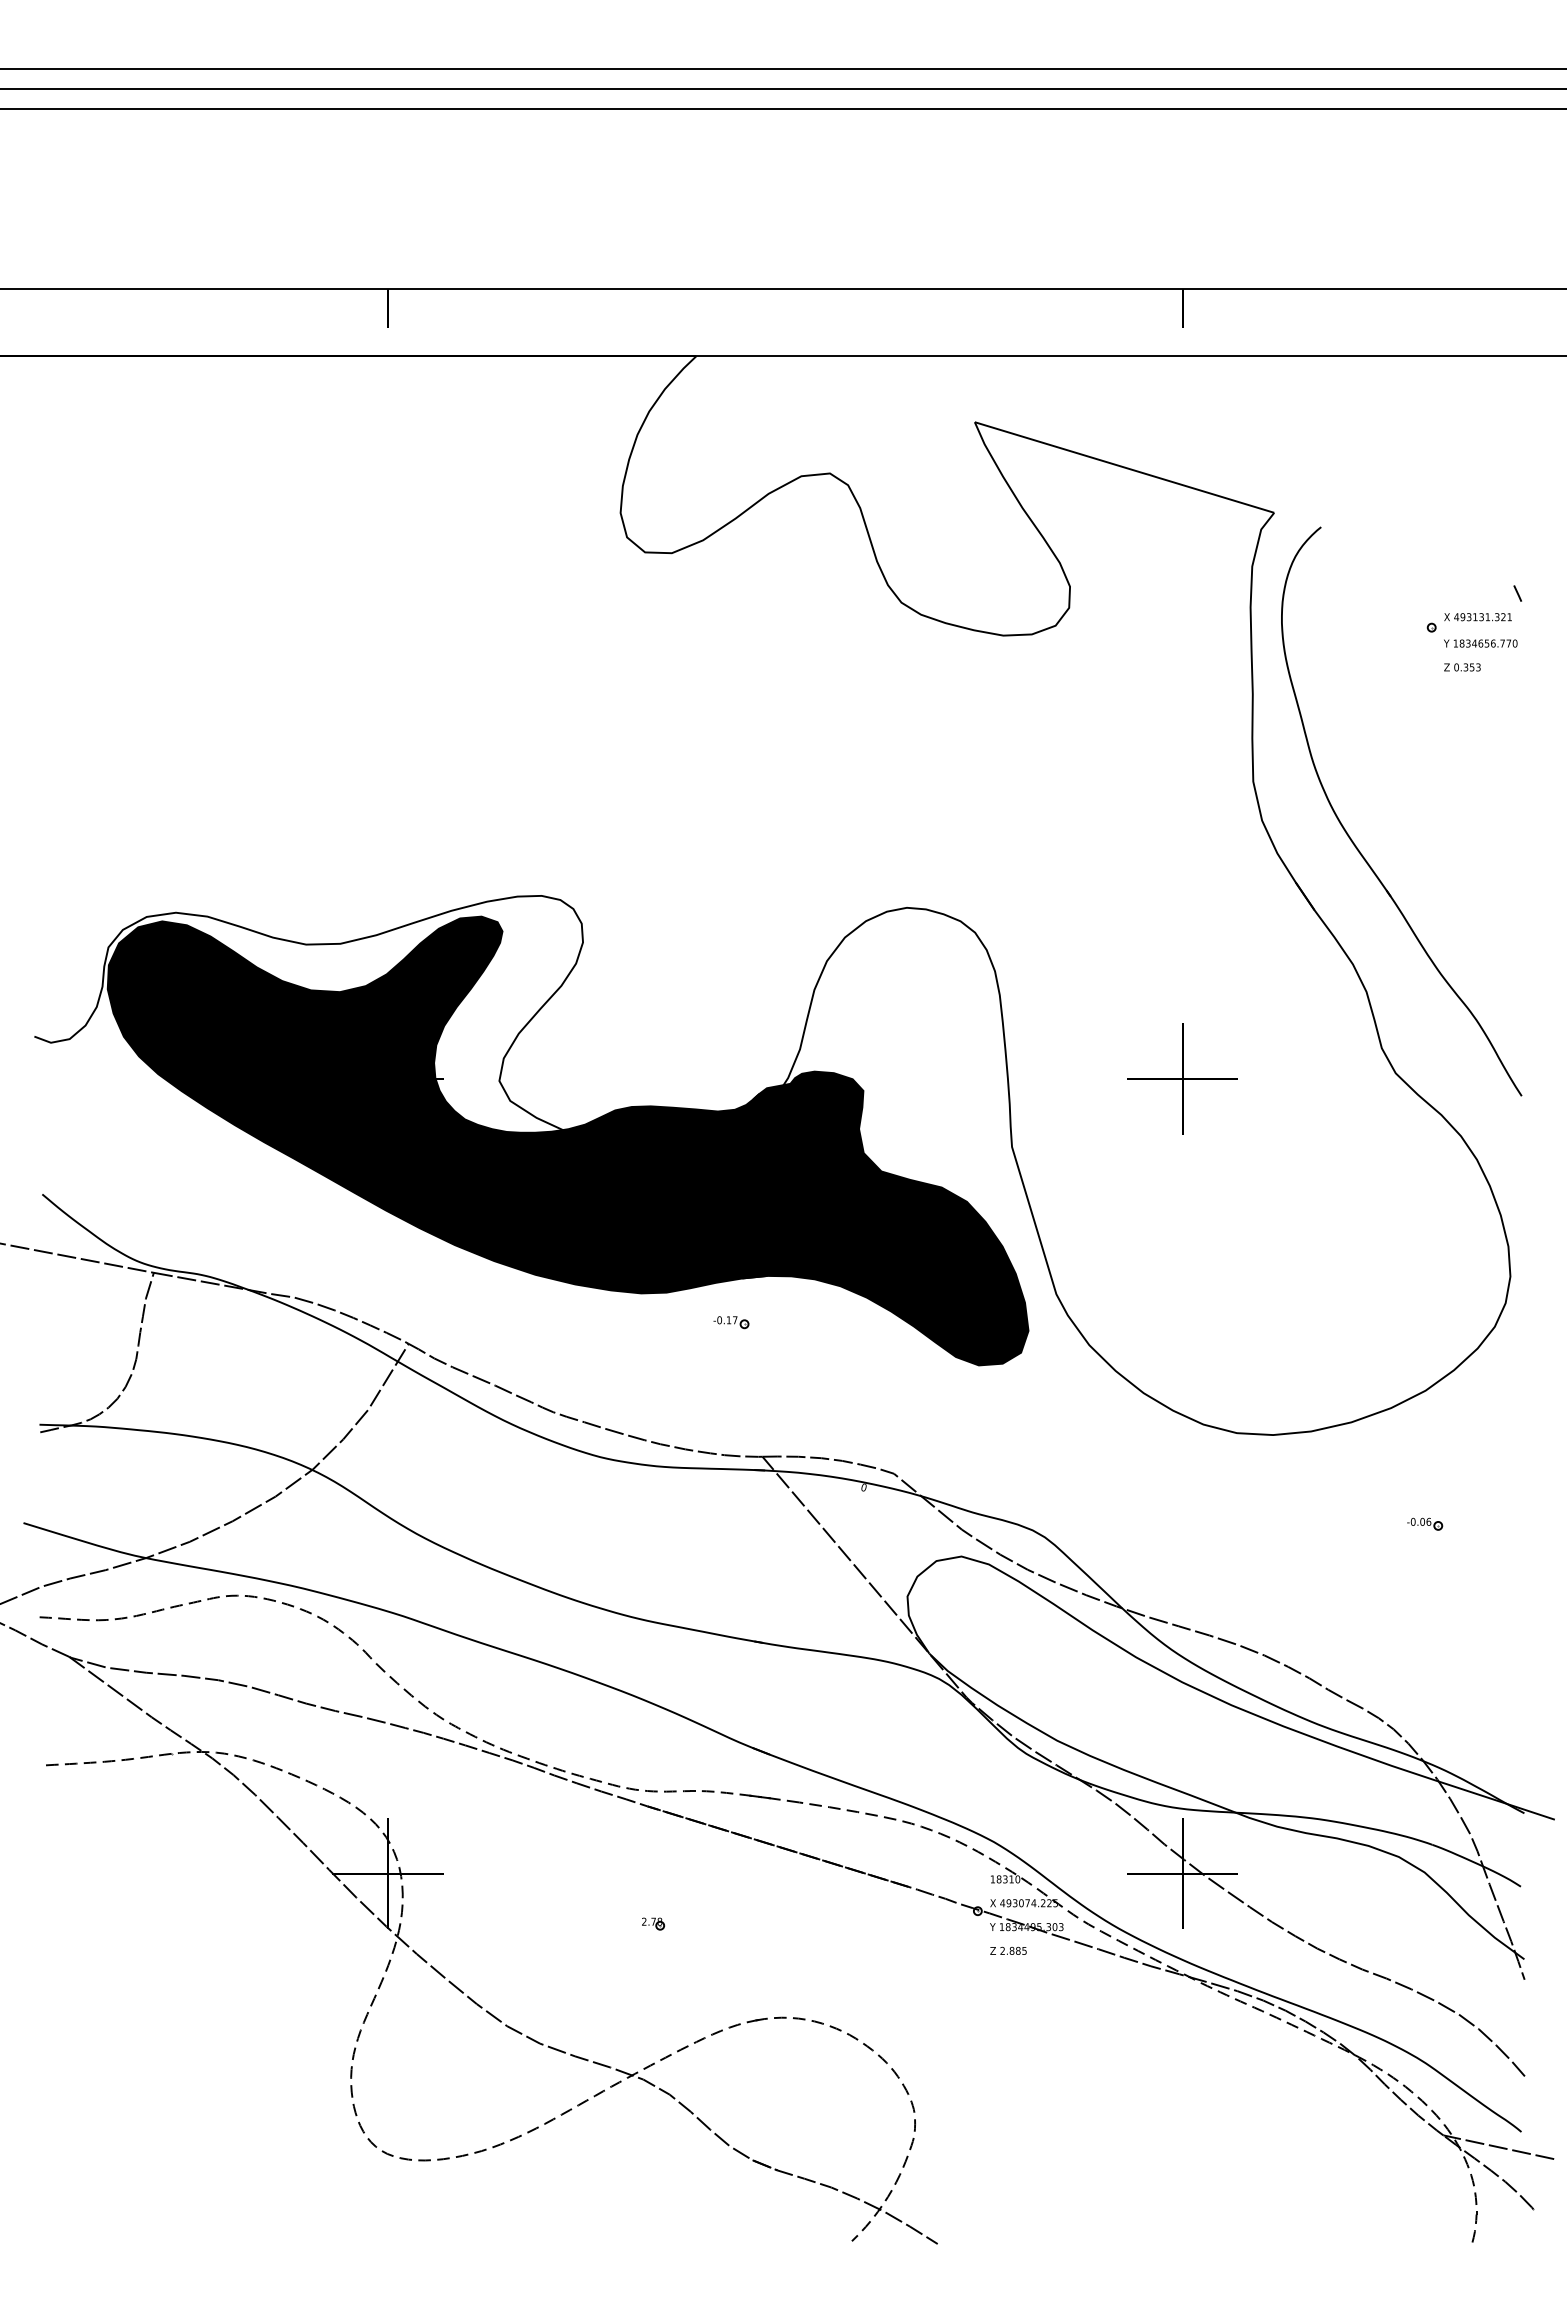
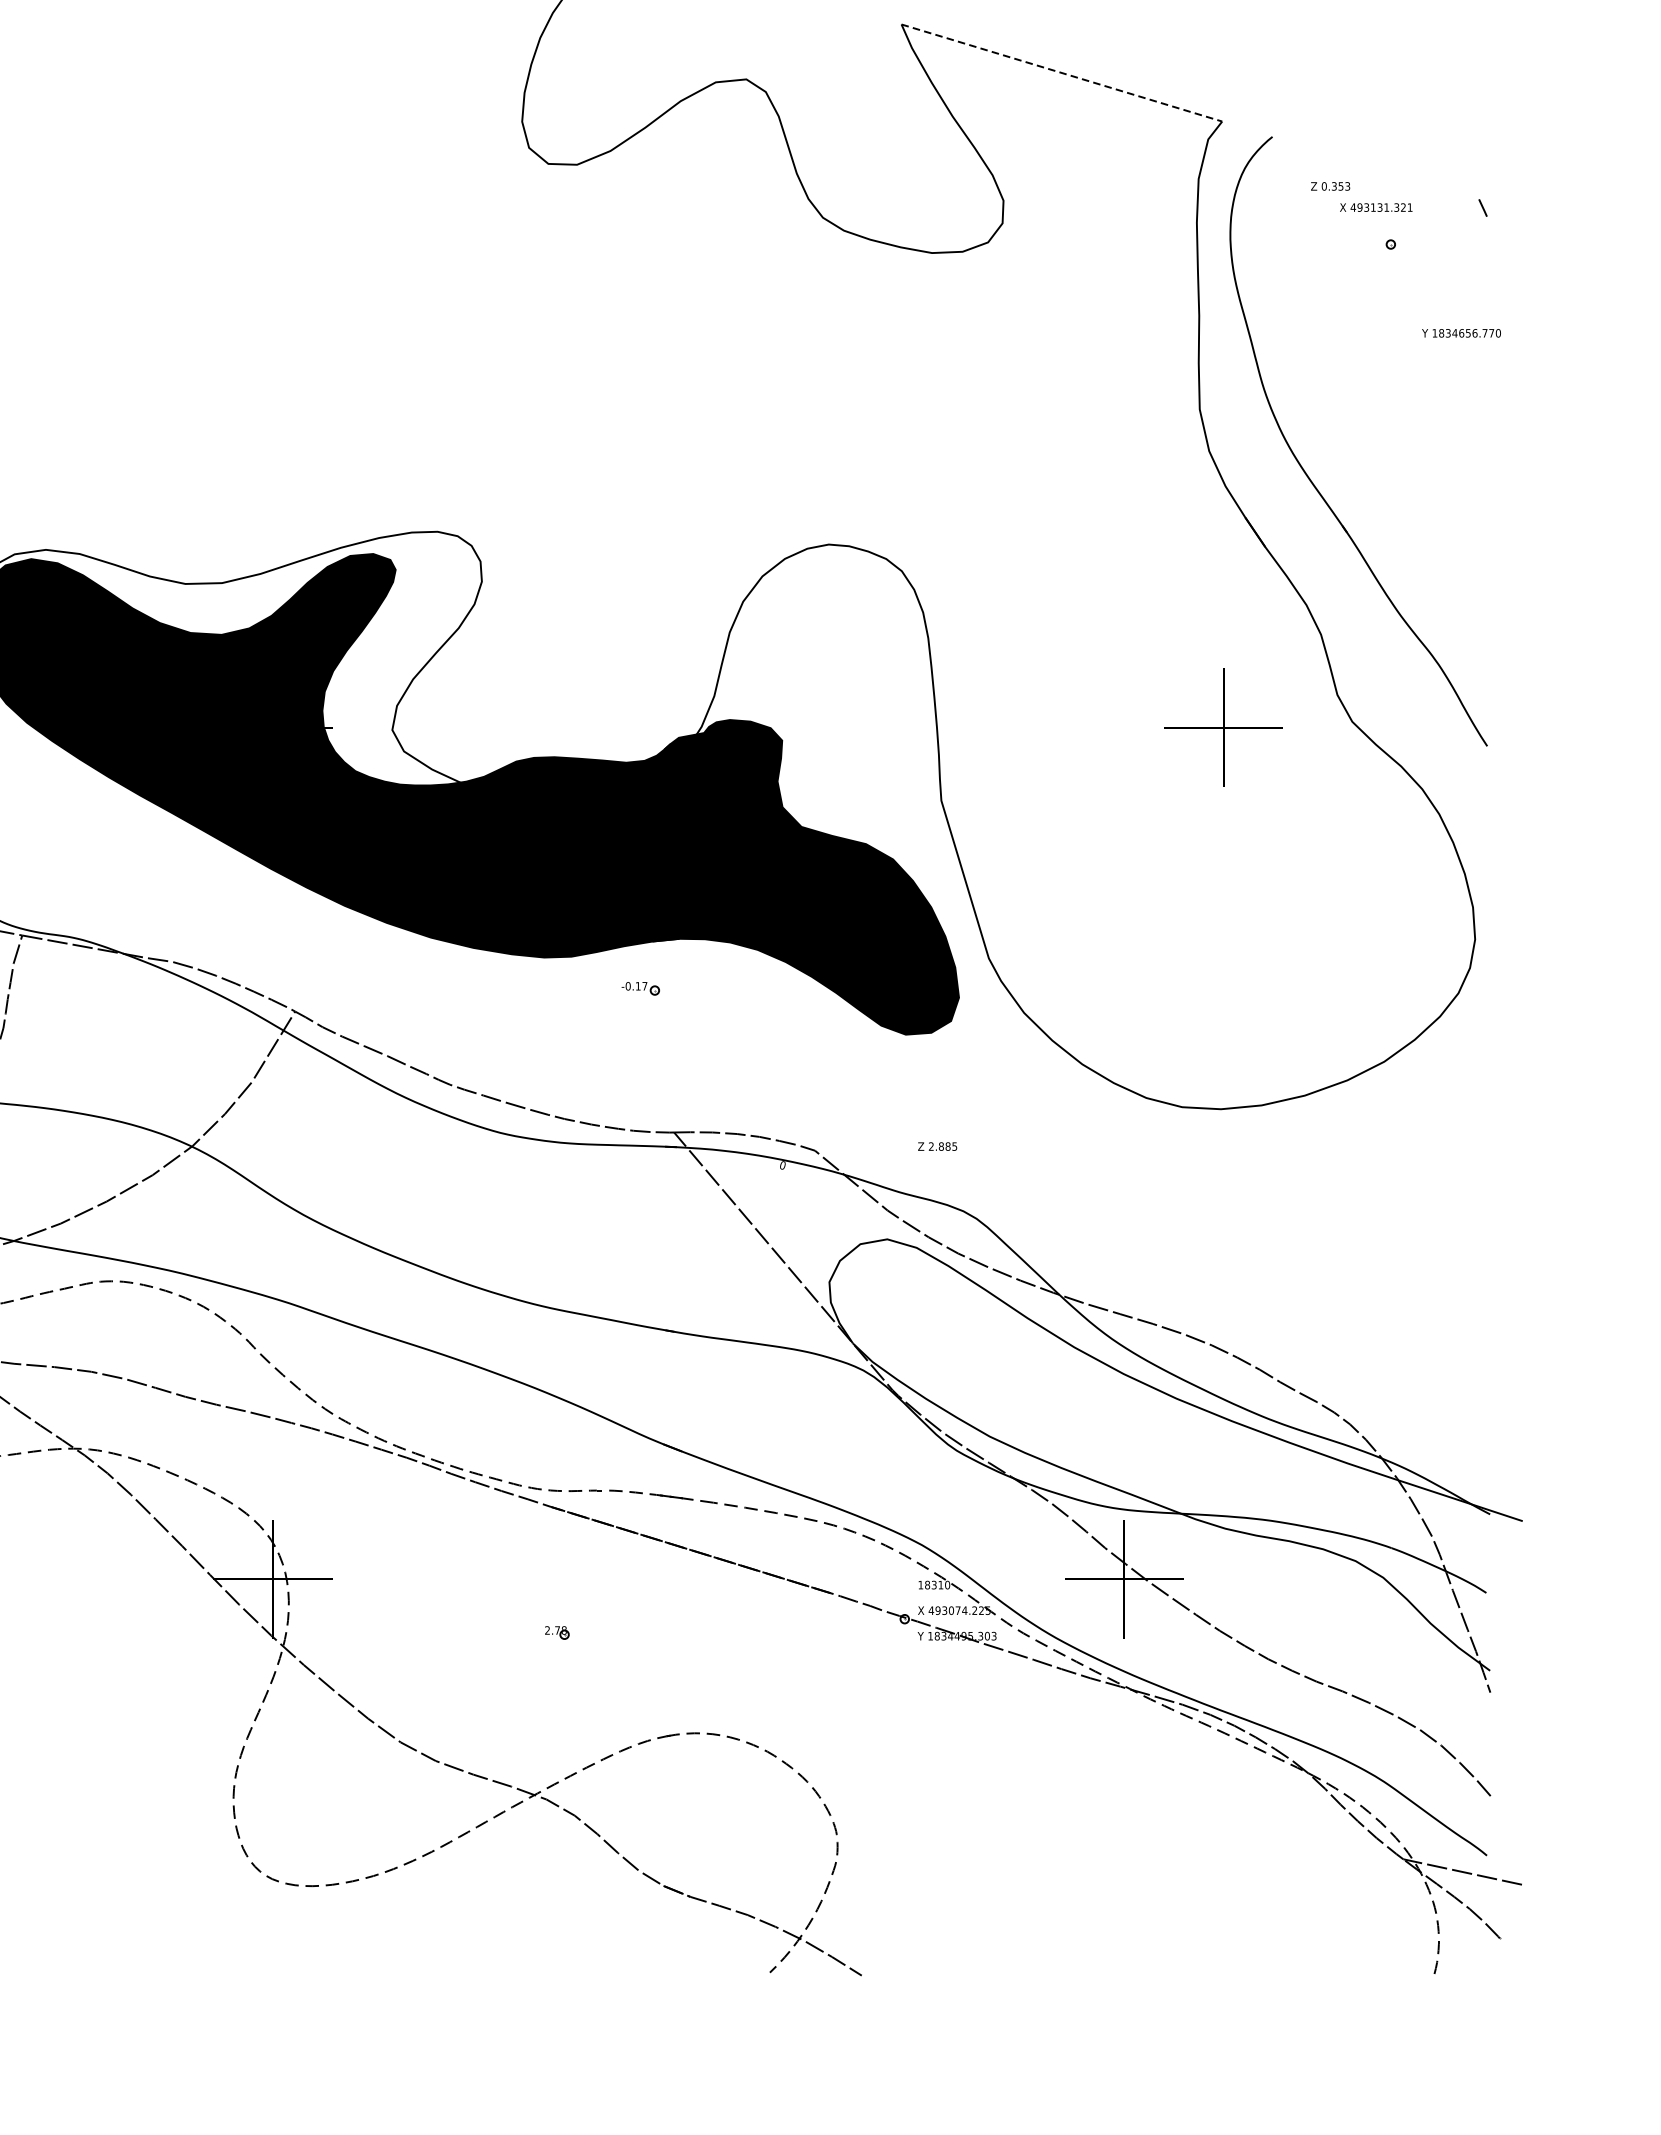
line: (1125, 467) -> (1062, 72), solid -> dashed
text: (1477, 617) -> (1375, 207), moved
text: (1480, 643) -> (1461, 333), moved
text: (1462, 667) -> (1330, 186), moved
part: (1182, 1078) -> (1223, 727), moved
part: (1425, 1523) -> (1384, 1203), removed
text: (1008, 1950) -> (937, 1146), moved

